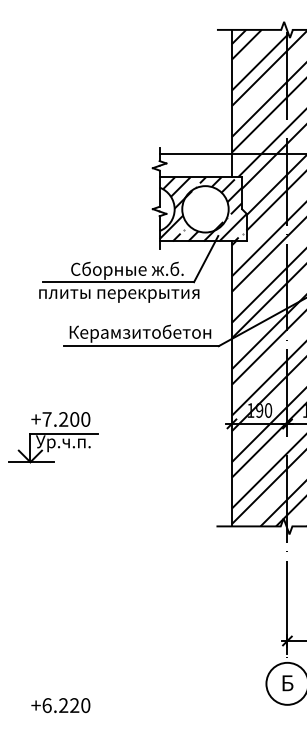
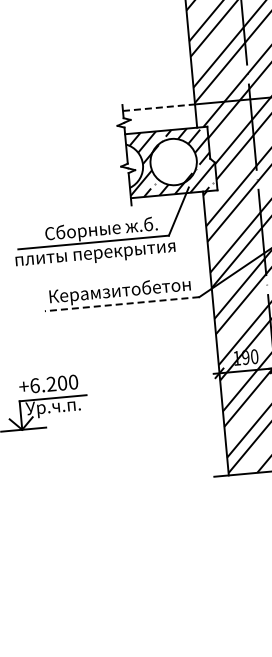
line: (196, 153) -> (159, 107), solid -> dashed
line: (141, 346) -> (122, 304), solid -> dashed
text: (46, 419) -> (34, 385), +7.200 -> +6.200

